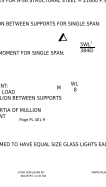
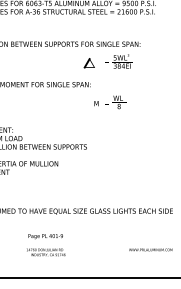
text: (84, 46) -> (118, 61), moved
text: (68, 86) -> (110, 102), moved
text: (32, 119) -> (45, 236), moved

